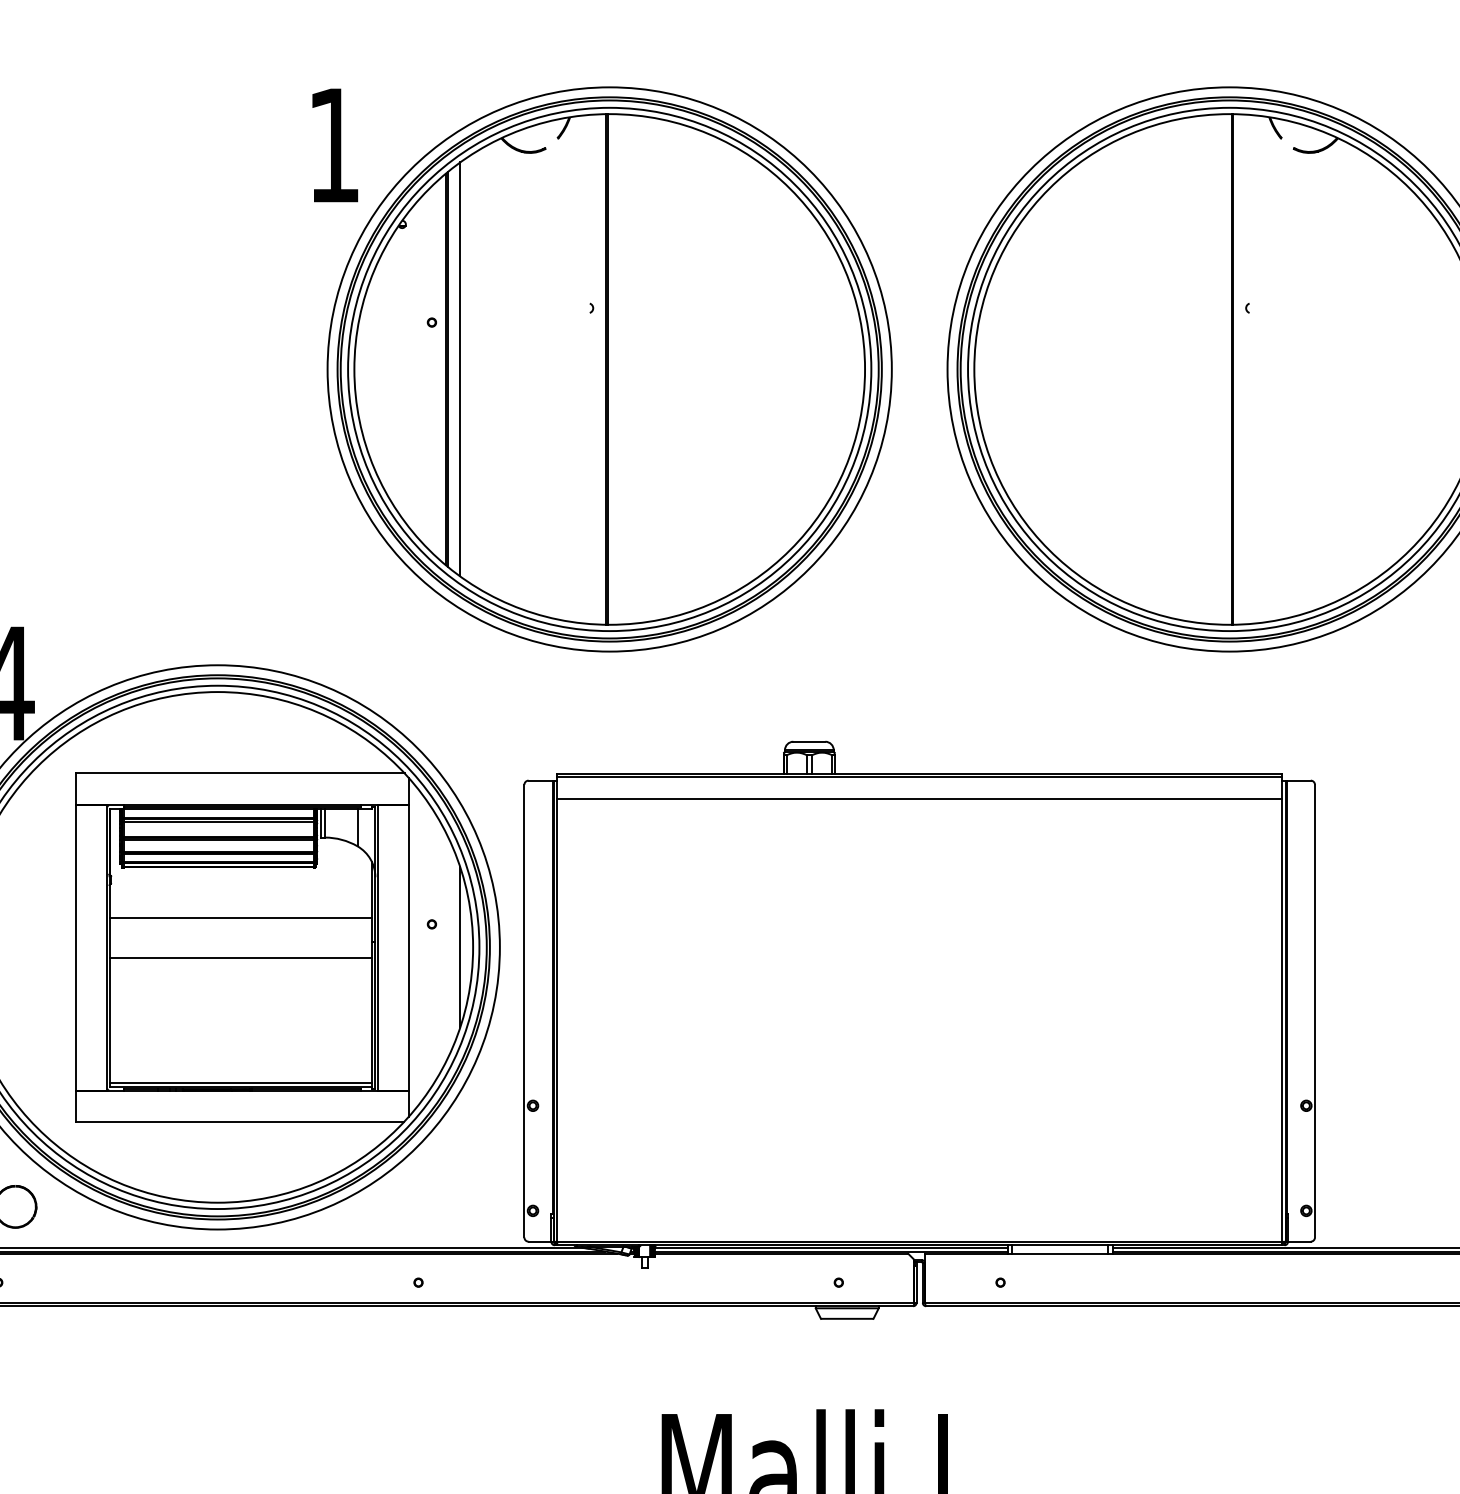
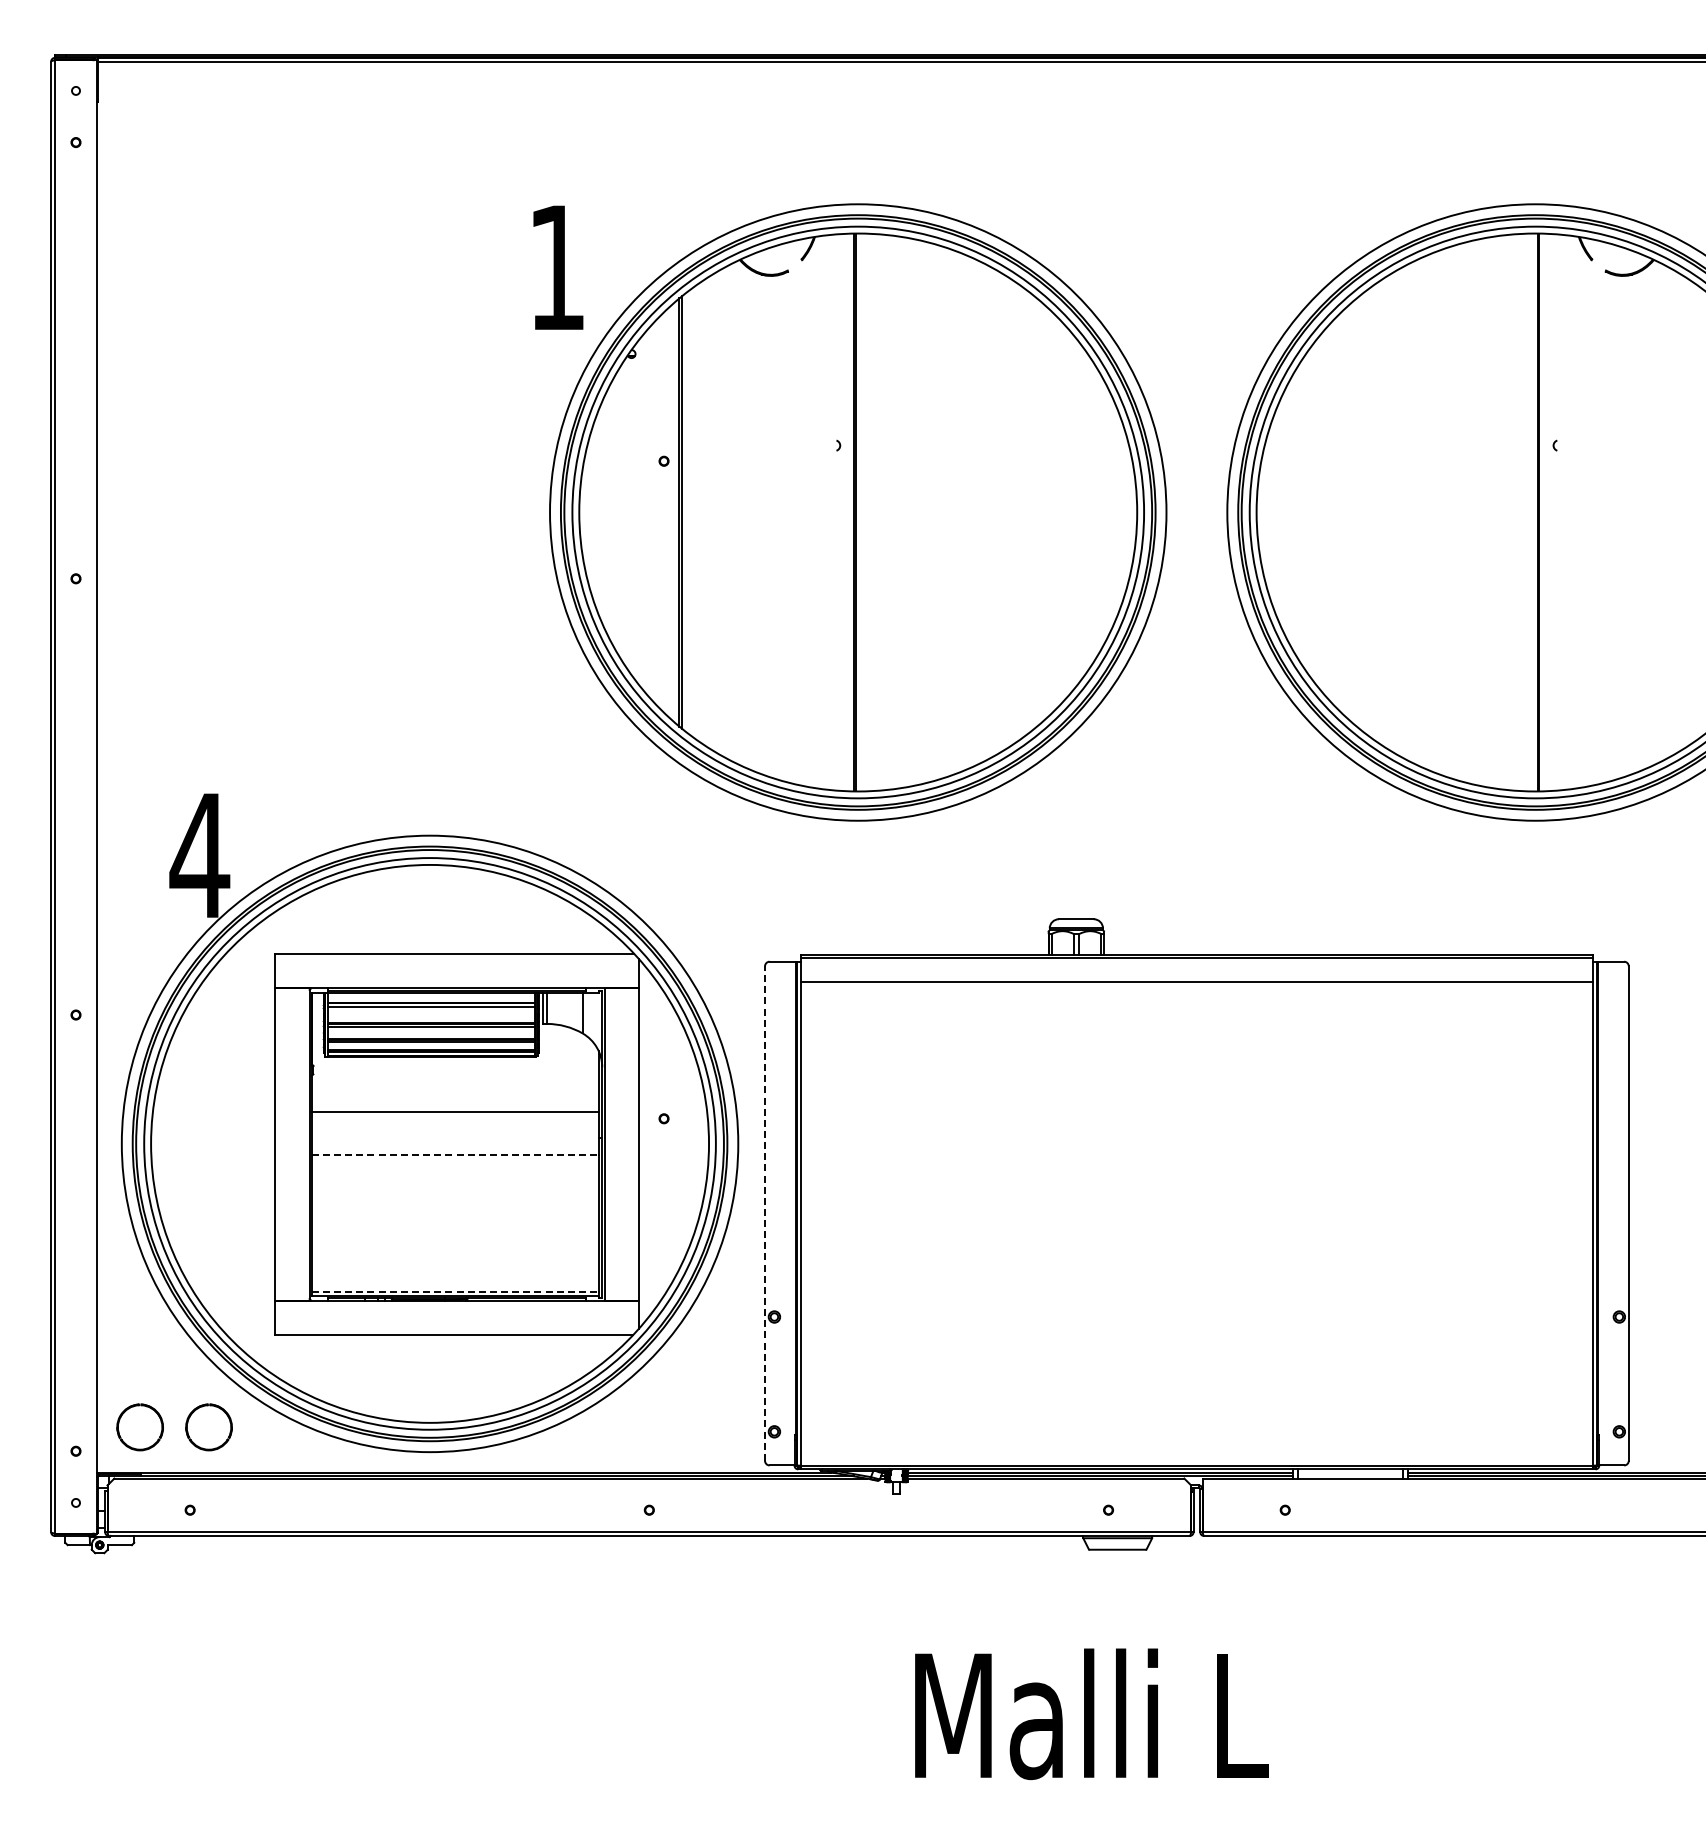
line: (459, 369) -> (694, 512), removed
line: (459, 947) -> (694, 1143), removed
line: (241, 957) -> (455, 1155), solid -> dashed
line: (524, 1011) -> (765, 1213), solid -> dashed
line: (241, 1082) -> (455, 1291), solid -> dashed

